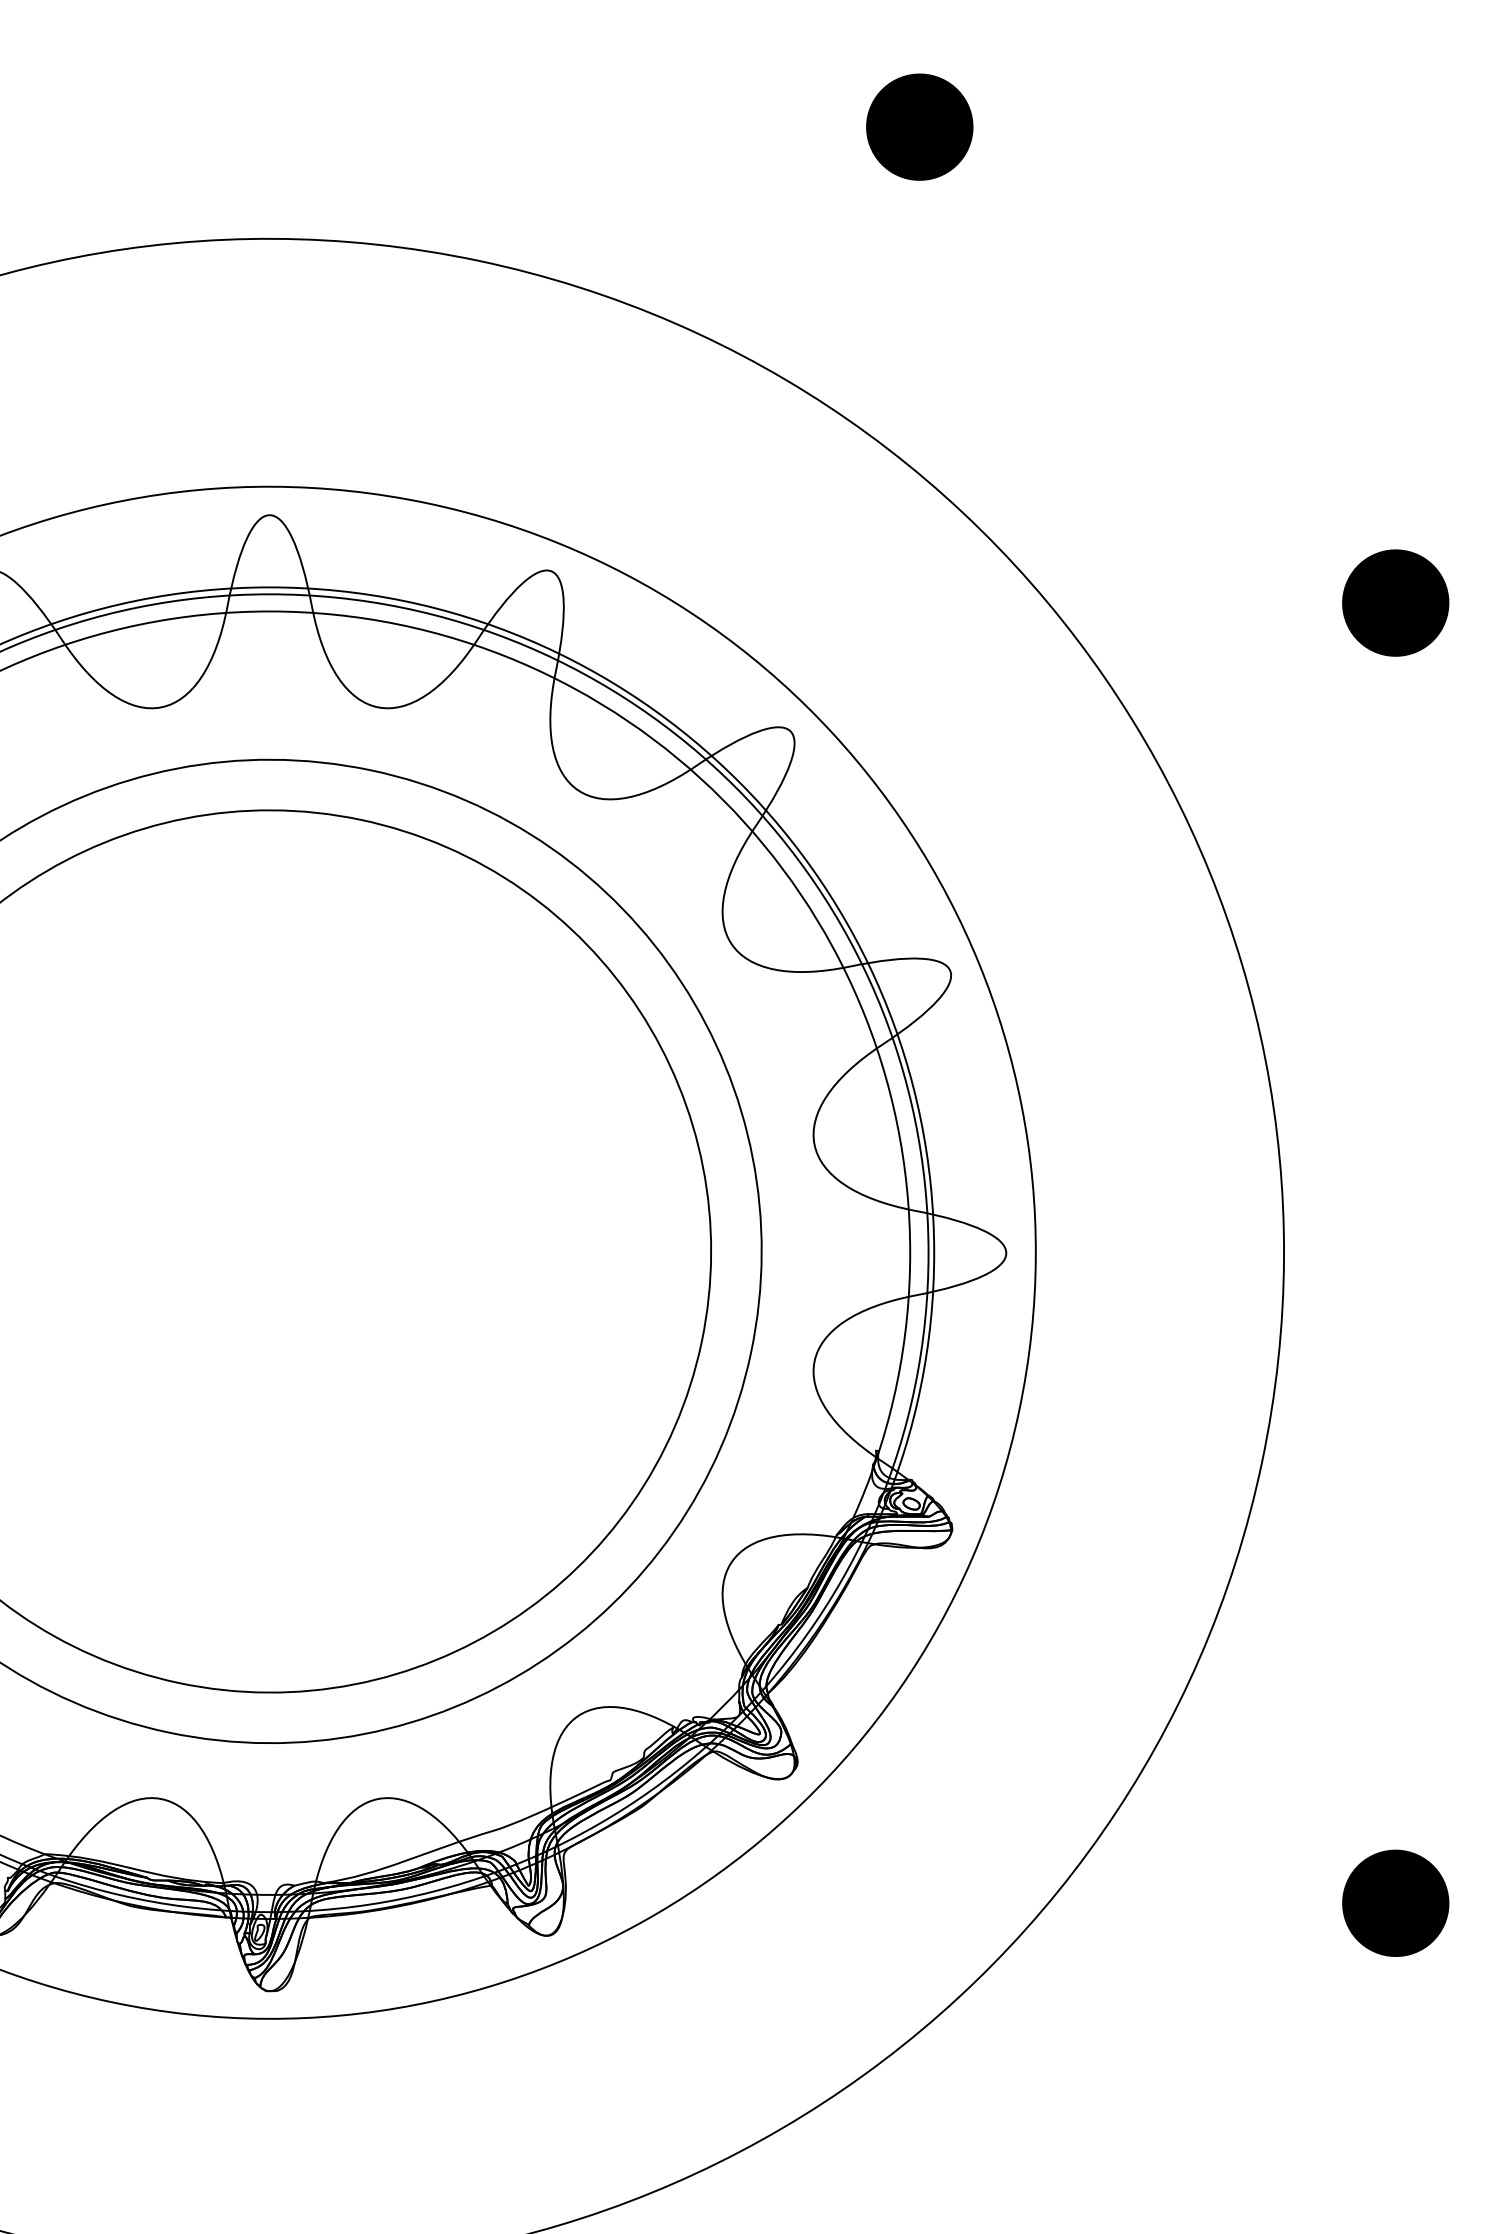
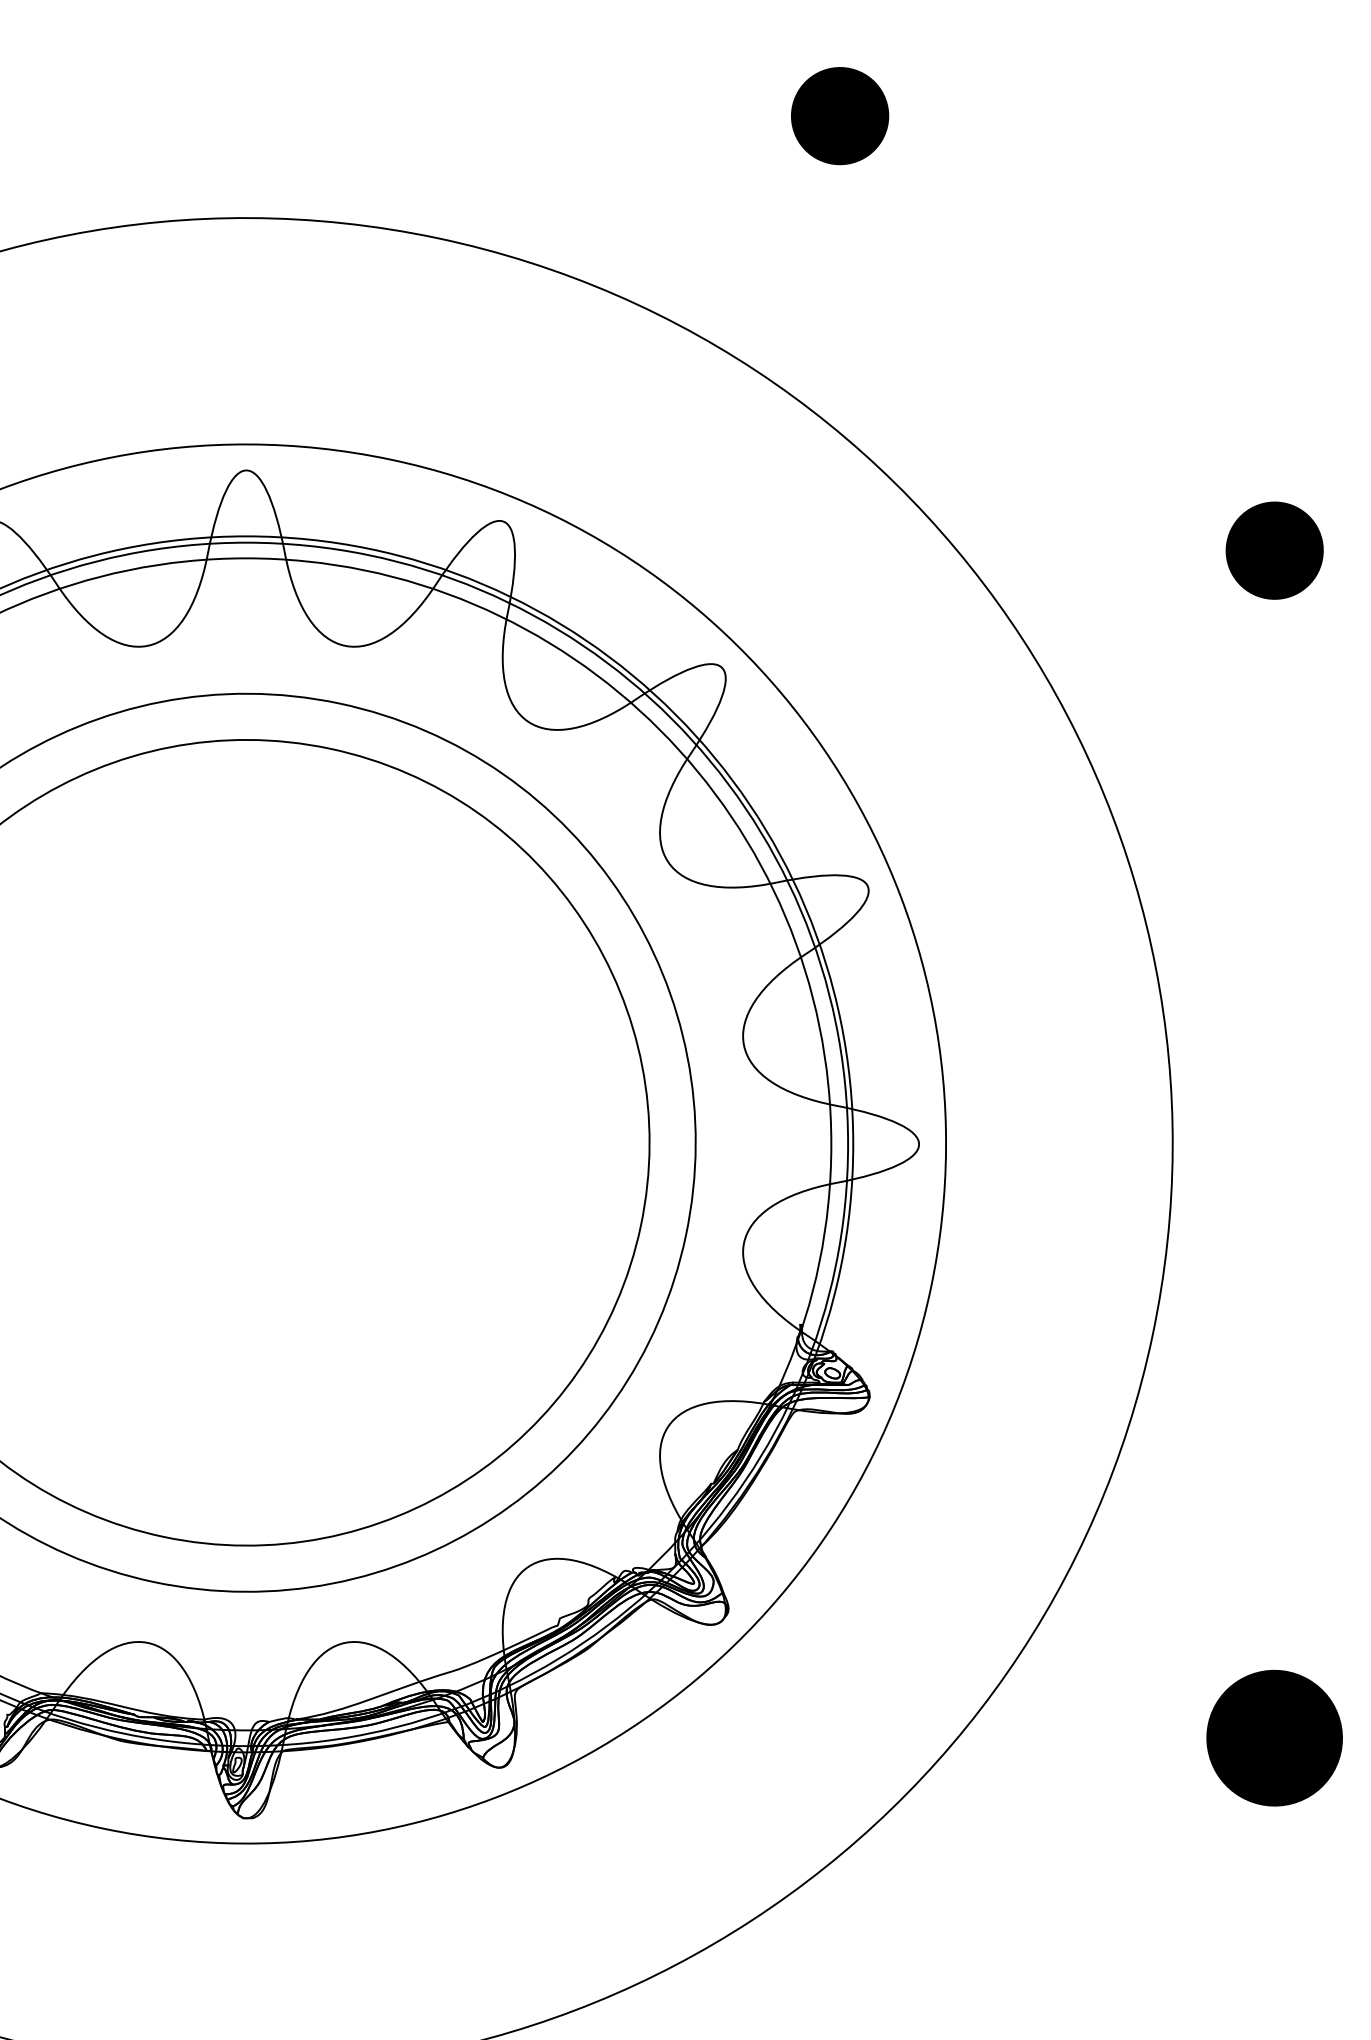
part: (1395, 1902) -> (1274, 1737), size x1.4

